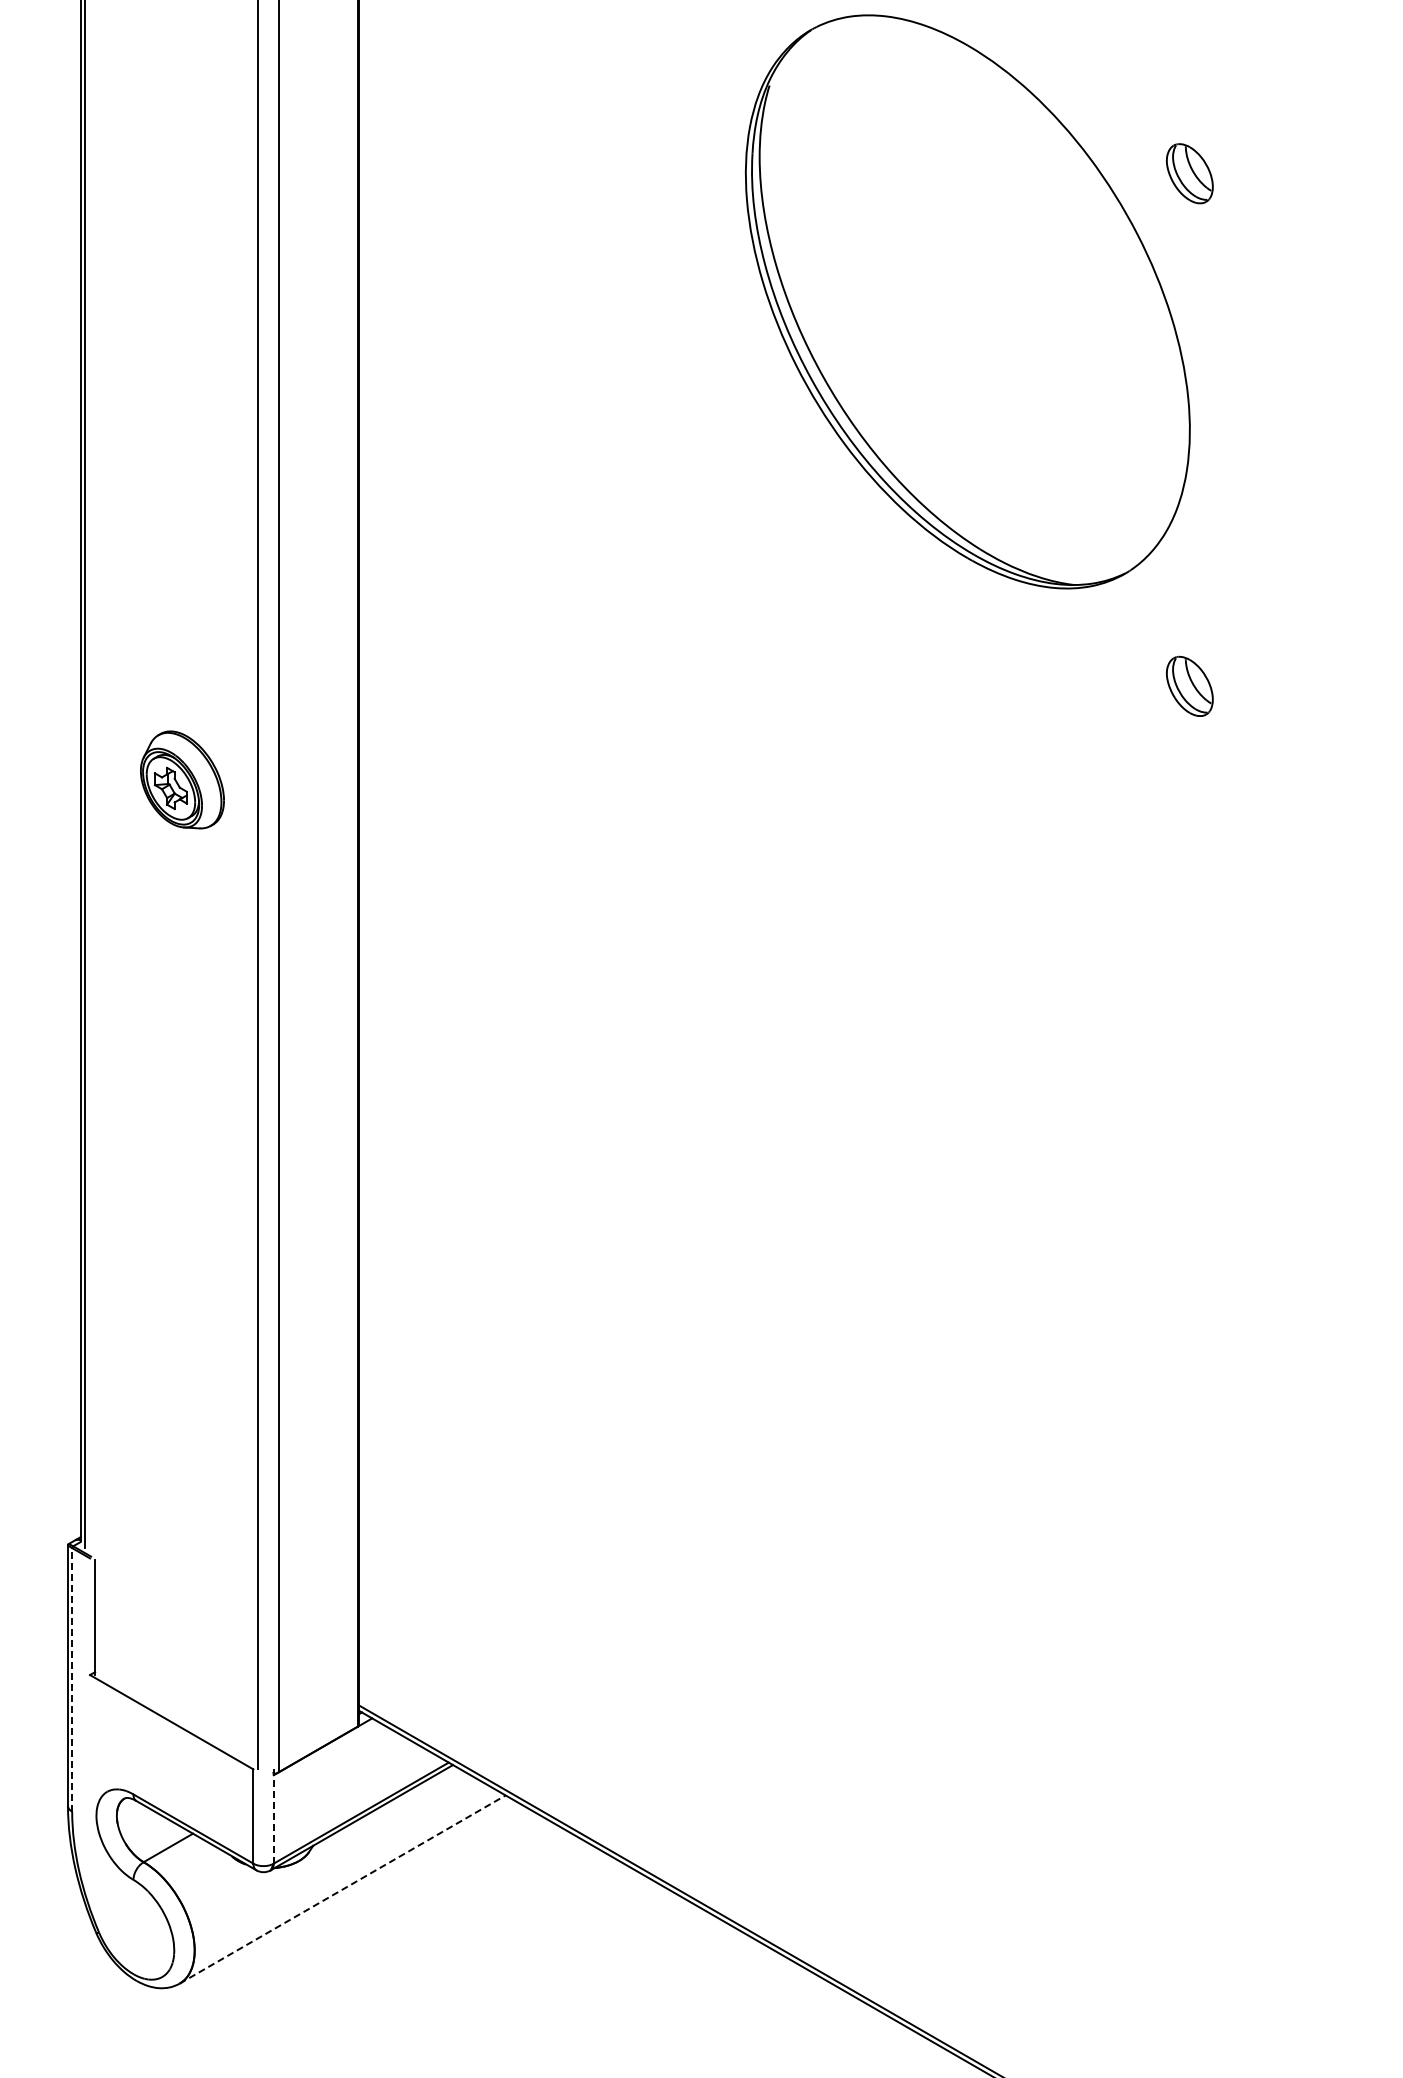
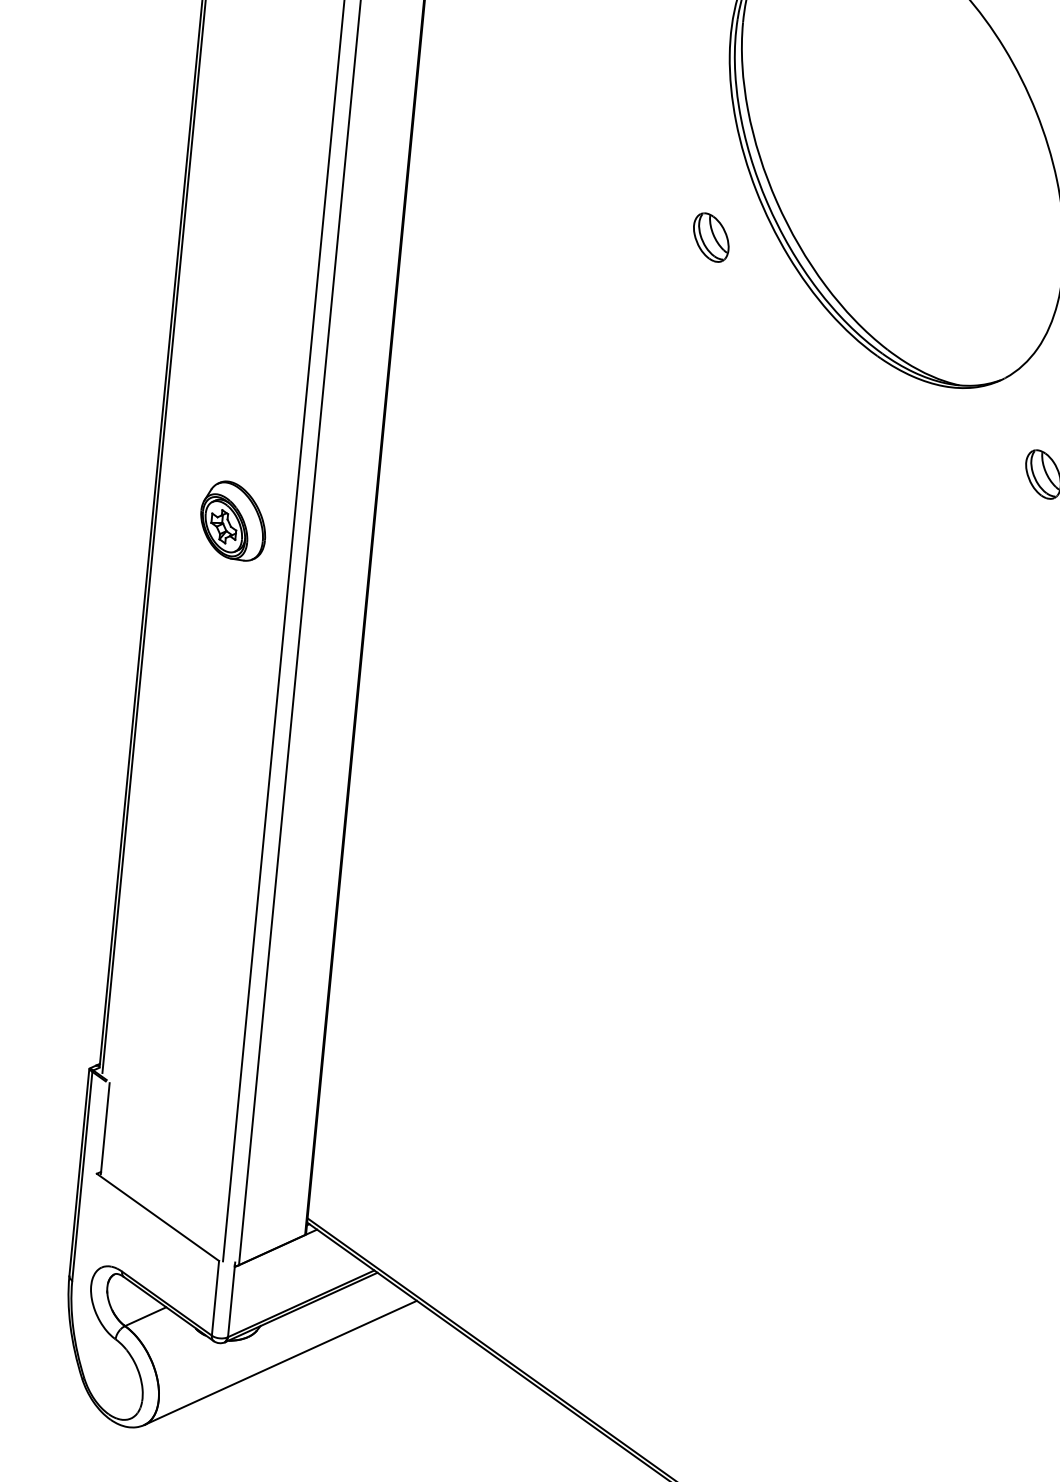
part: (745, 429) -> (711, 237), added
part: (182, 779) -> (233, 520), moved
line: (72, 1679) -> (82, 1175), dashed -> solid
line: (273, 1816) -> (231, 1299), dashed -> solid
line: (343, 1889) -> (281, 1362), dashed -> solid

